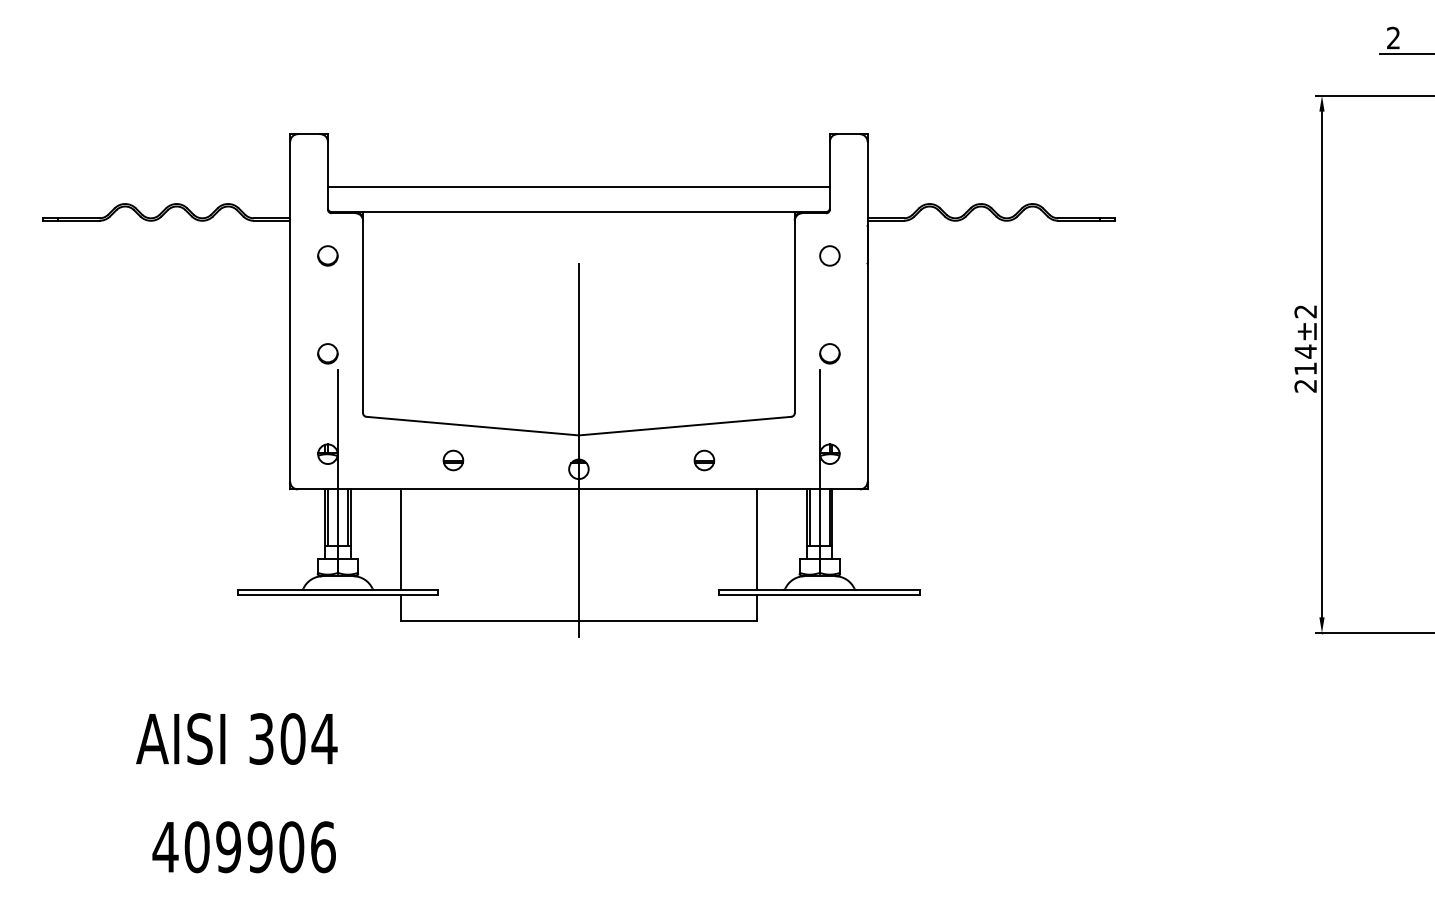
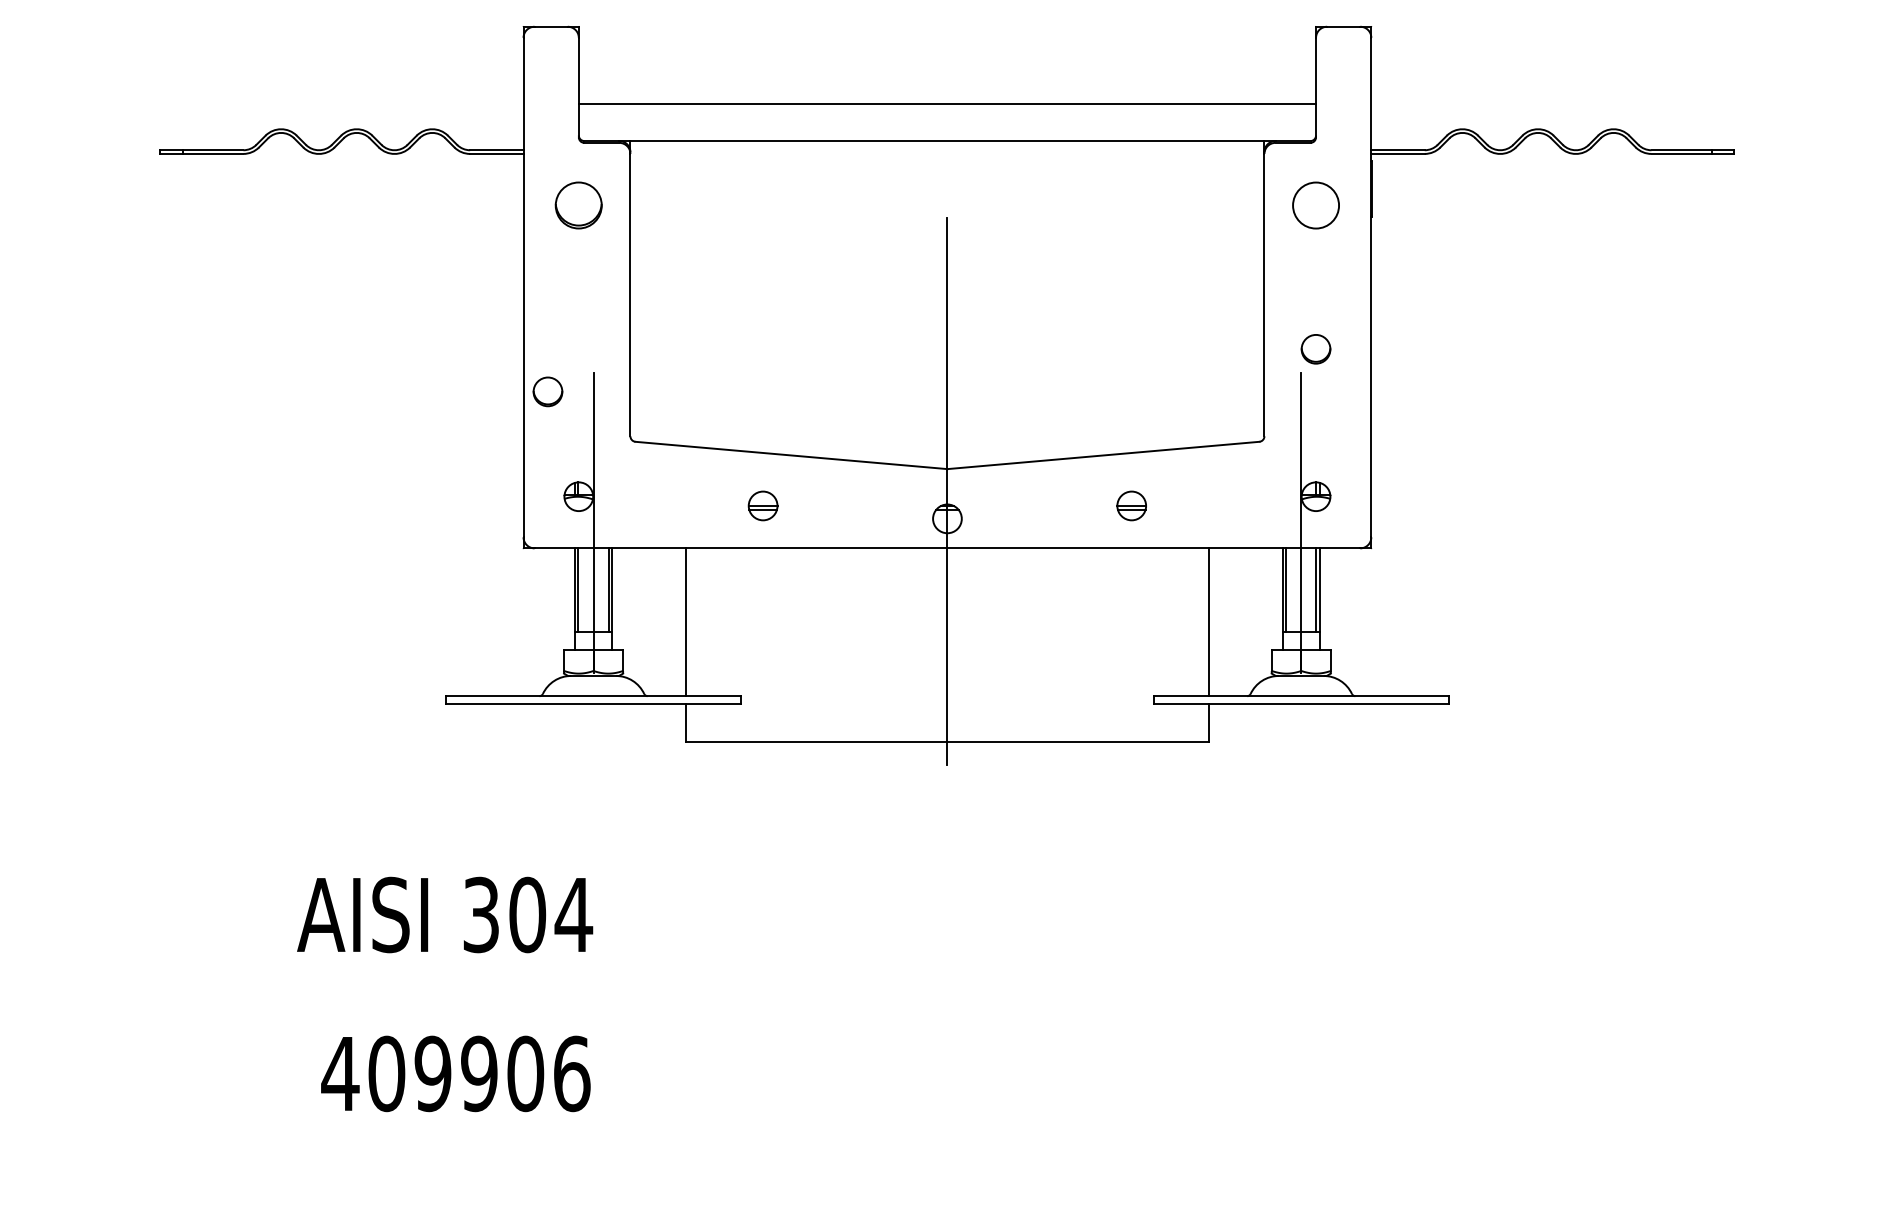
circle: (327, 255) -> (578, 204), size x1.6
circle: (829, 255) -> (1315, 204), size x1.6
circle: (327, 353) -> (547, 391), moved

